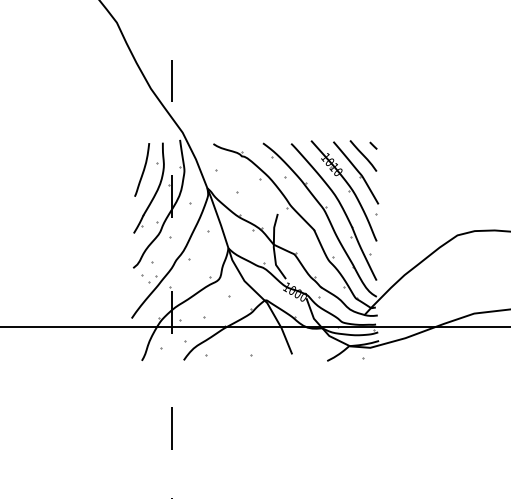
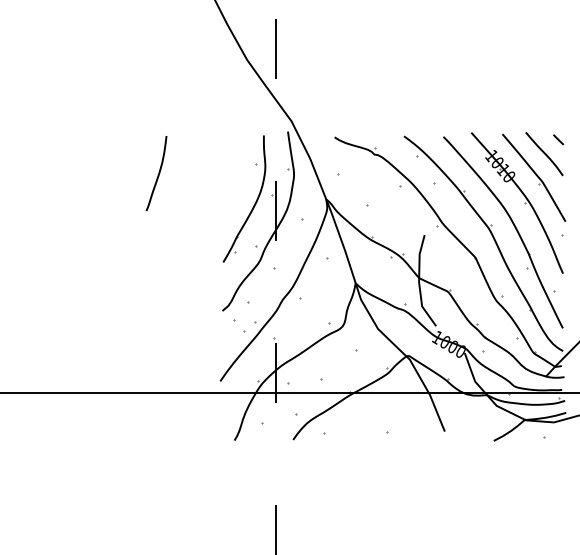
curve: (143, 169) -> (158, 172), moved

